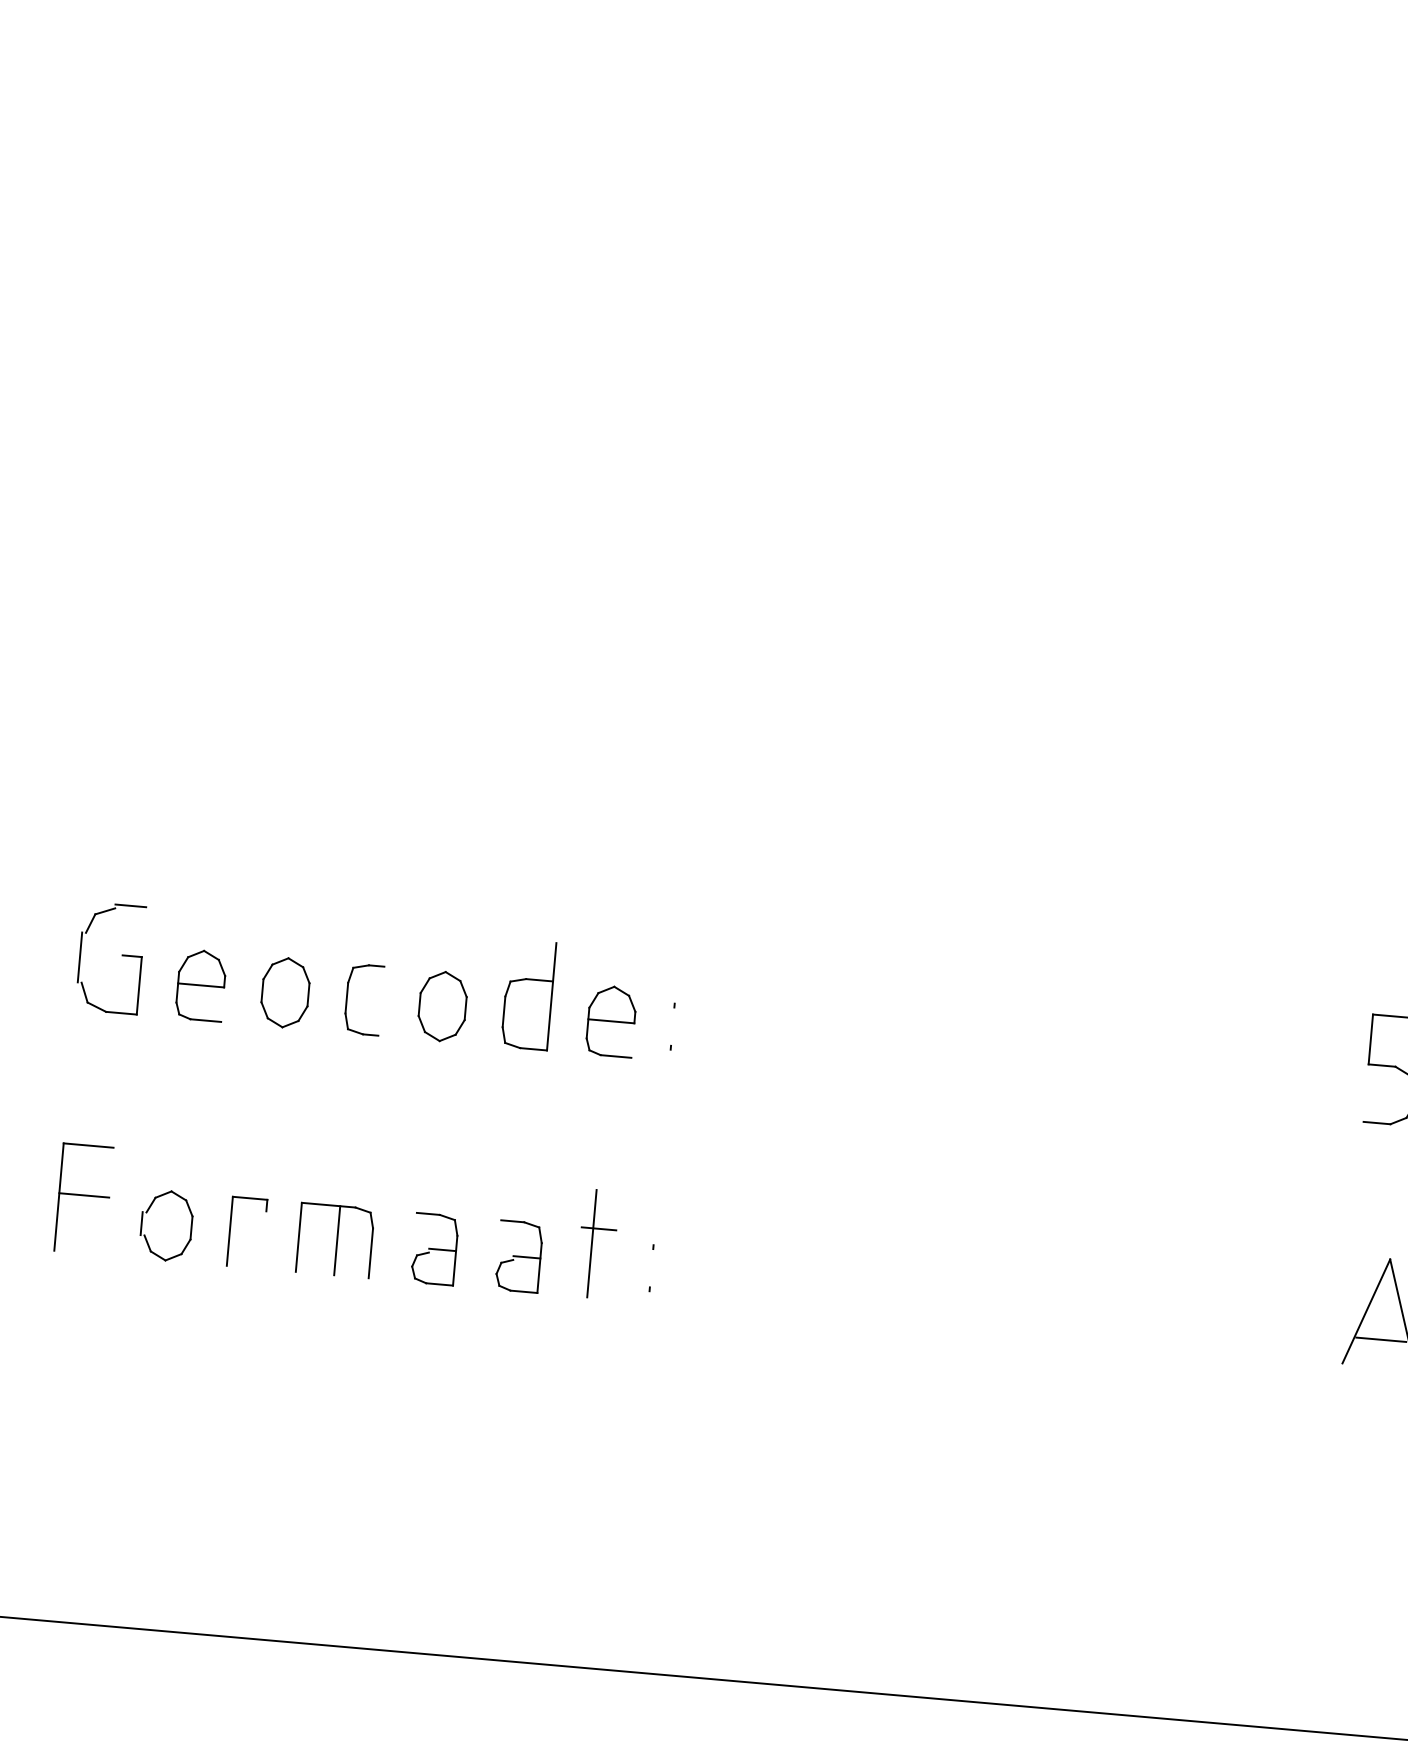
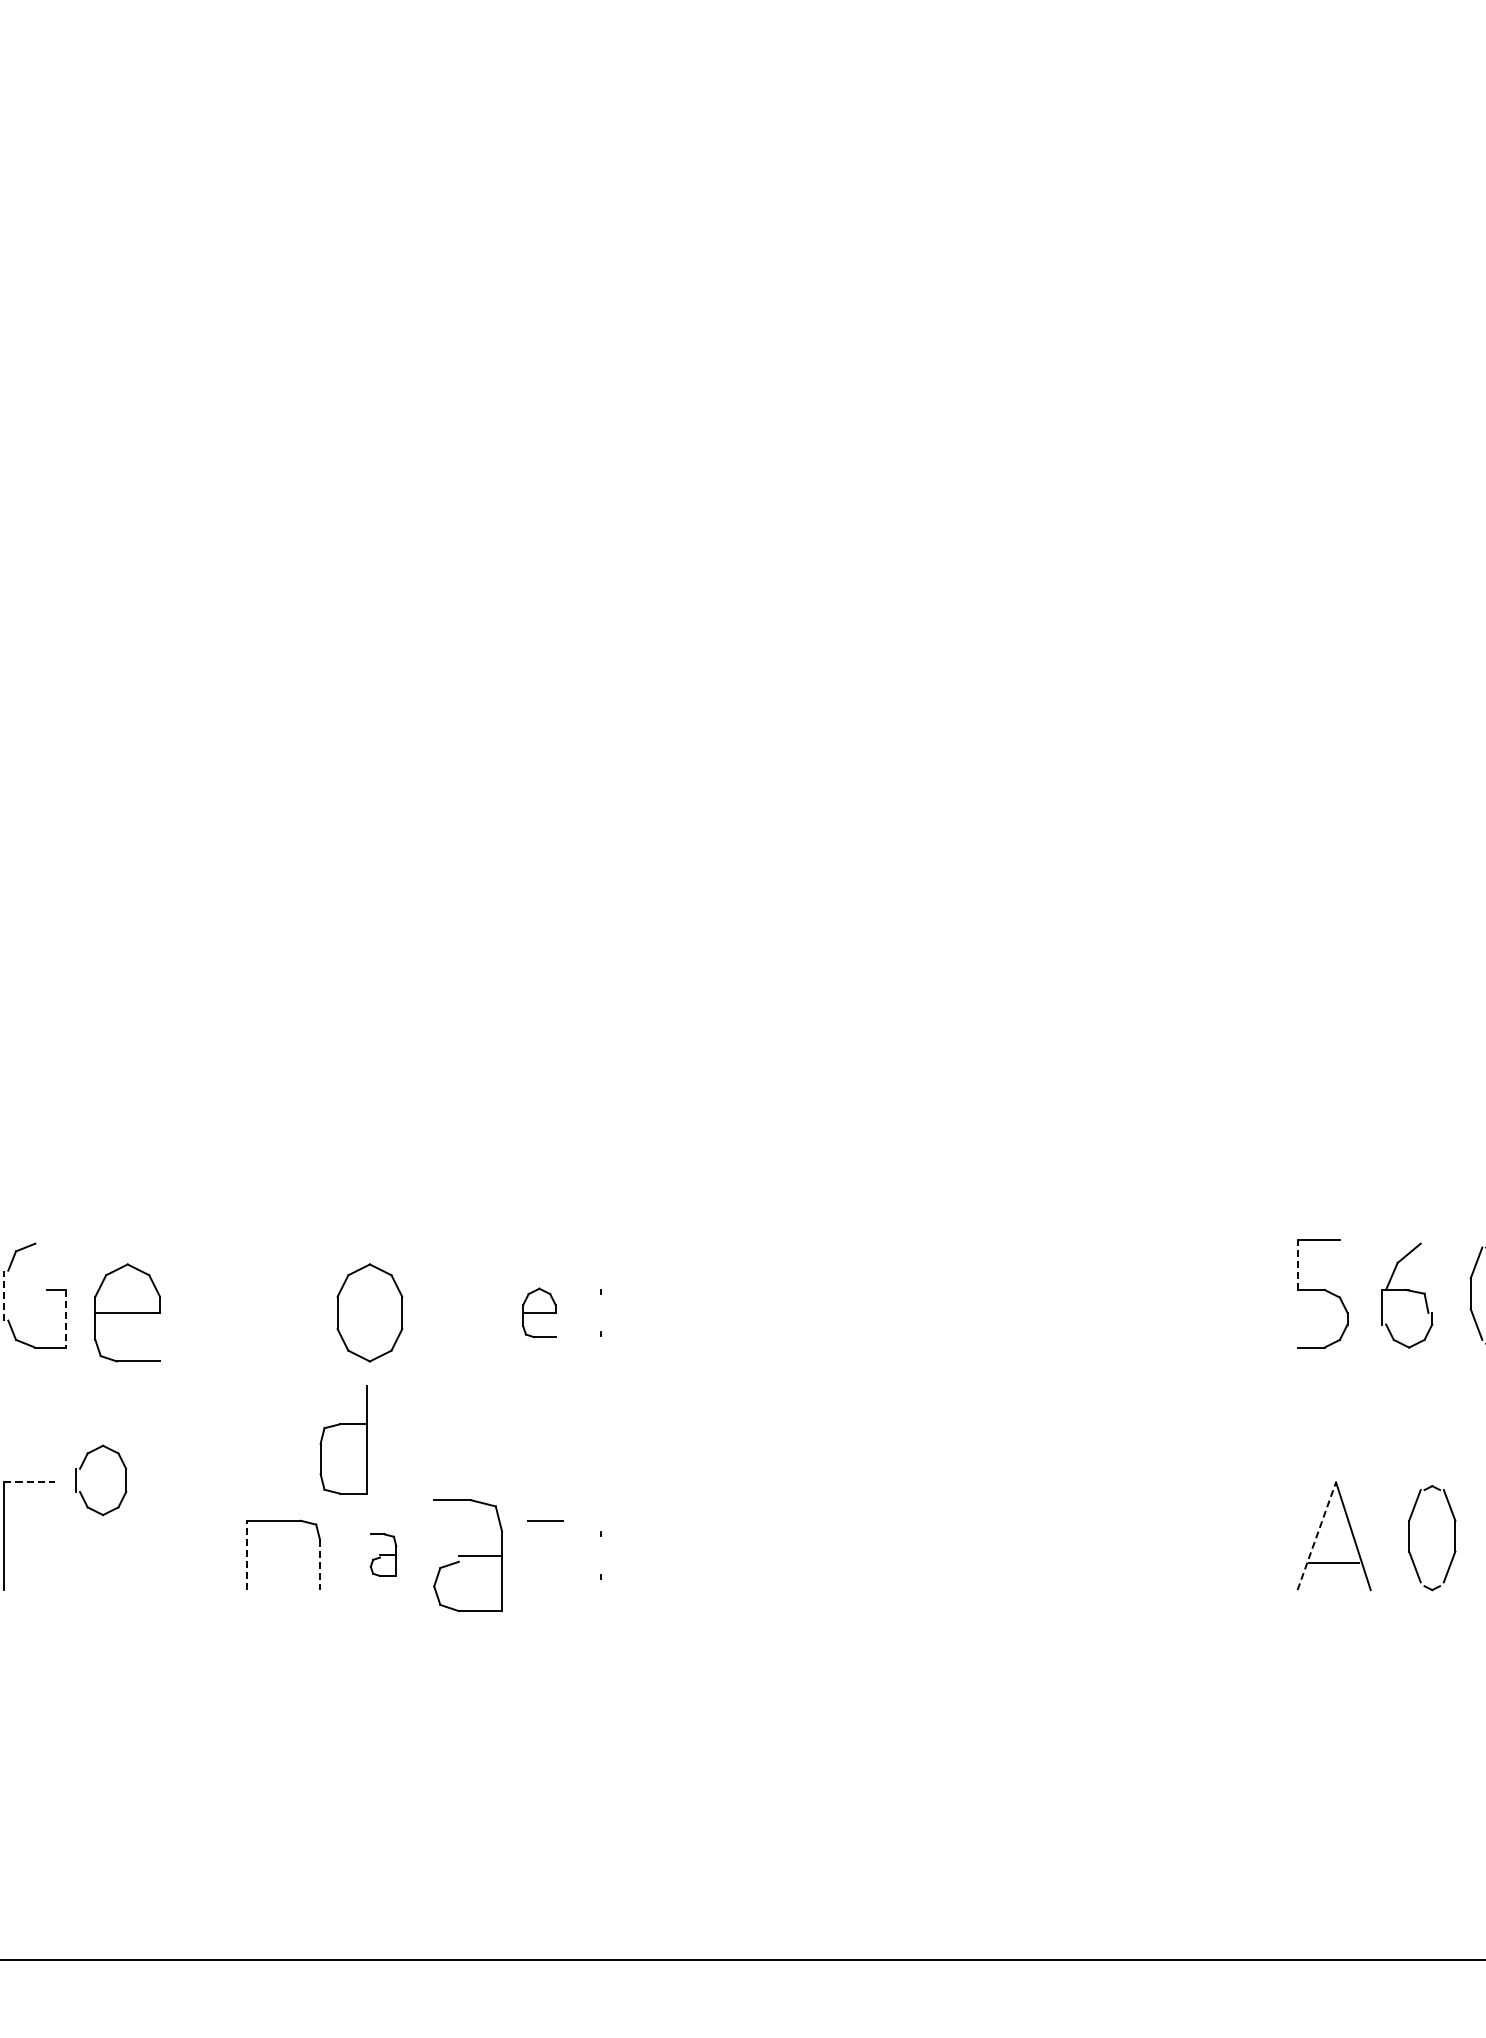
line: (130, 905) -> (50, 1239), removed
line: (79, 957) -> (4, 1295), solid -> dashed
part: (201, 984) -> (127, 1312), size x1.4
line: (139, 985) -> (66, 1318), solid -> dashed
part: (285, 992) -> (212, 1312), removed
part: (528, 994) -> (343, 1439), moved
part: (347, 997) -> (274, 1312), removed
part: (443, 1006) -> (370, 1312), size x1.4
part: (611, 1020) -> (539, 1312), size x0.7
line: (1370, 1039) -> (1297, 1264), solid -> dashed
line: (89, 1145) -> (30, 1482), solid -> dashed
line: (84, 1195) -> (29, 1532), removed
part: (148, 1212) -> (81, 1468), moved
part: (230, 1231) -> (178, 1555), removed
line: (298, 1237) -> (246, 1555), solid -> dashed
line: (337, 1240) -> (285, 1555), removed
line: (591, 1244) -> (539, 1536), removed
part: (434, 1248) -> (383, 1554), size x0.6
line: (371, 1253) -> (320, 1565), solid -> dashed
part: (519, 1255) -> (468, 1554), size x1.6
line: (1366, 1310) -> (1316, 1535), solid -> dashed

